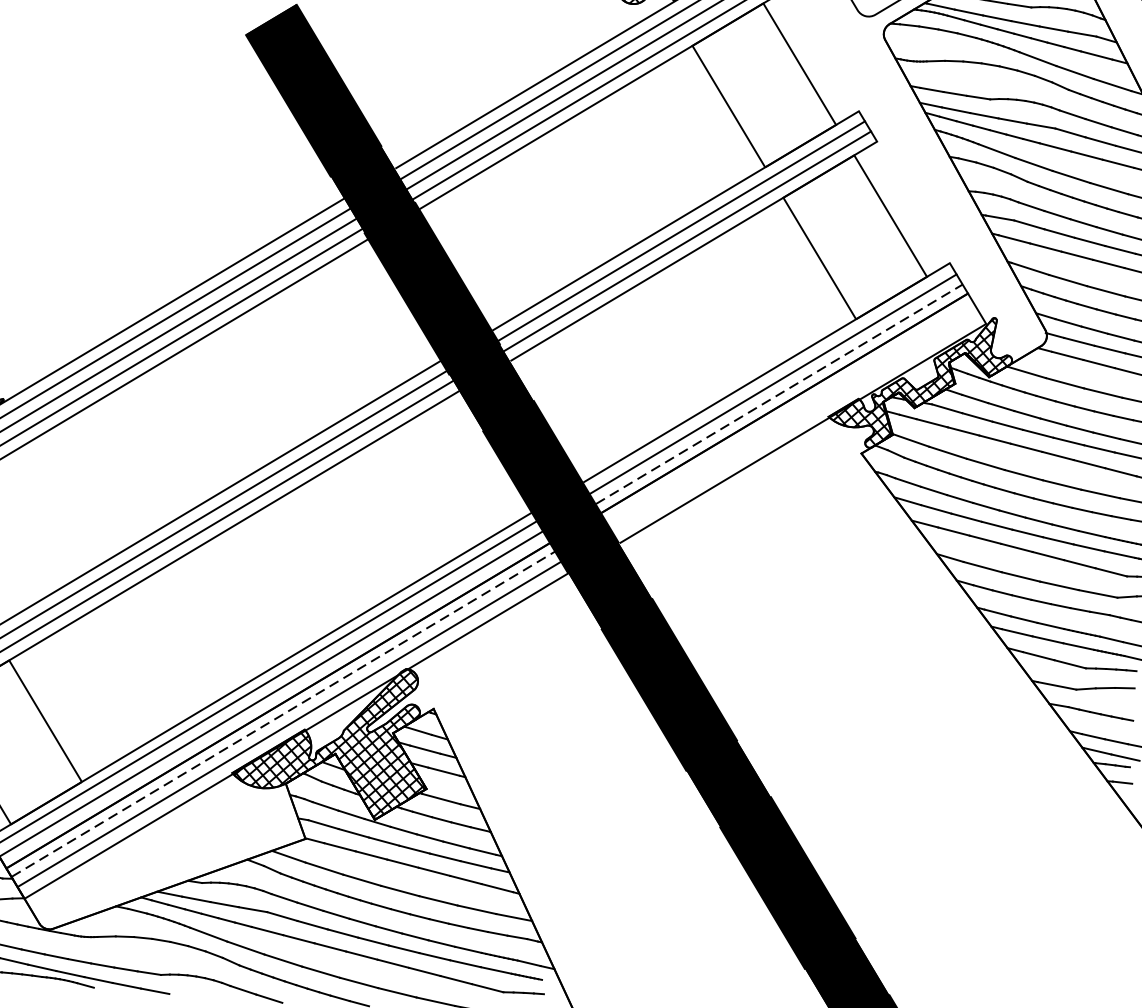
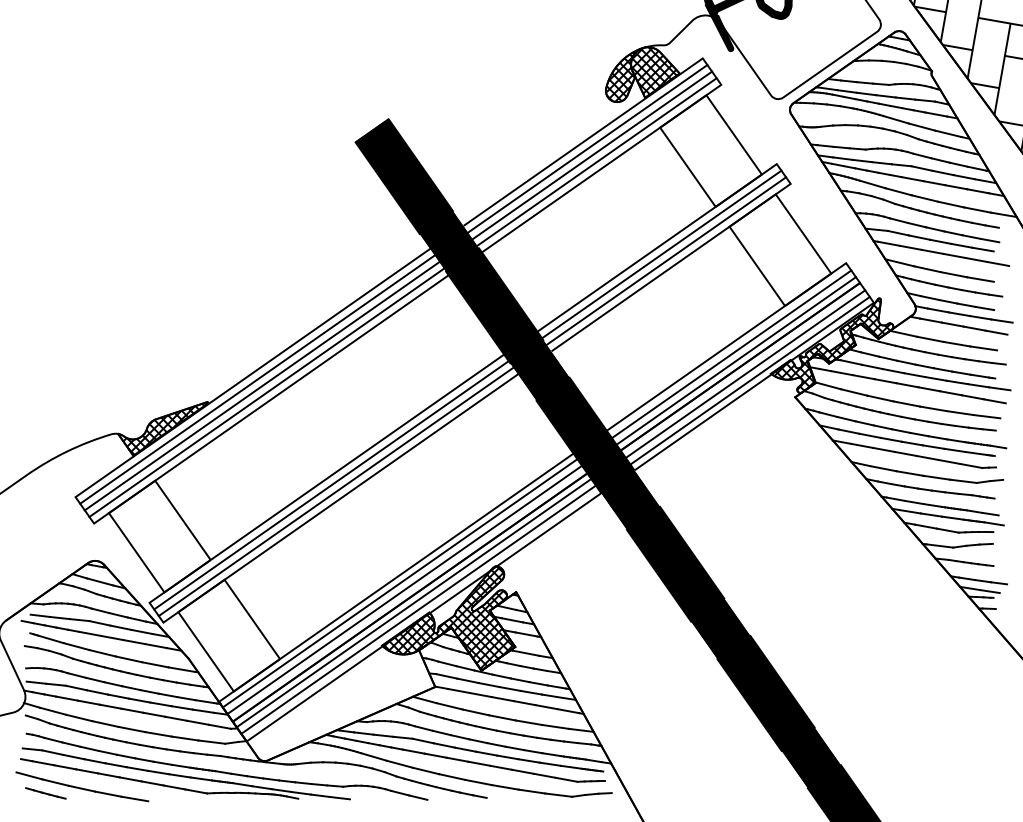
line: (779, 393) -> (736, 360), dashed -> solid
line: (791, 413) -> (745, 373), added
line: (796, 424) -> (749, 380), added
line: (284, 713) -> (414, 602), dashed -> solid

